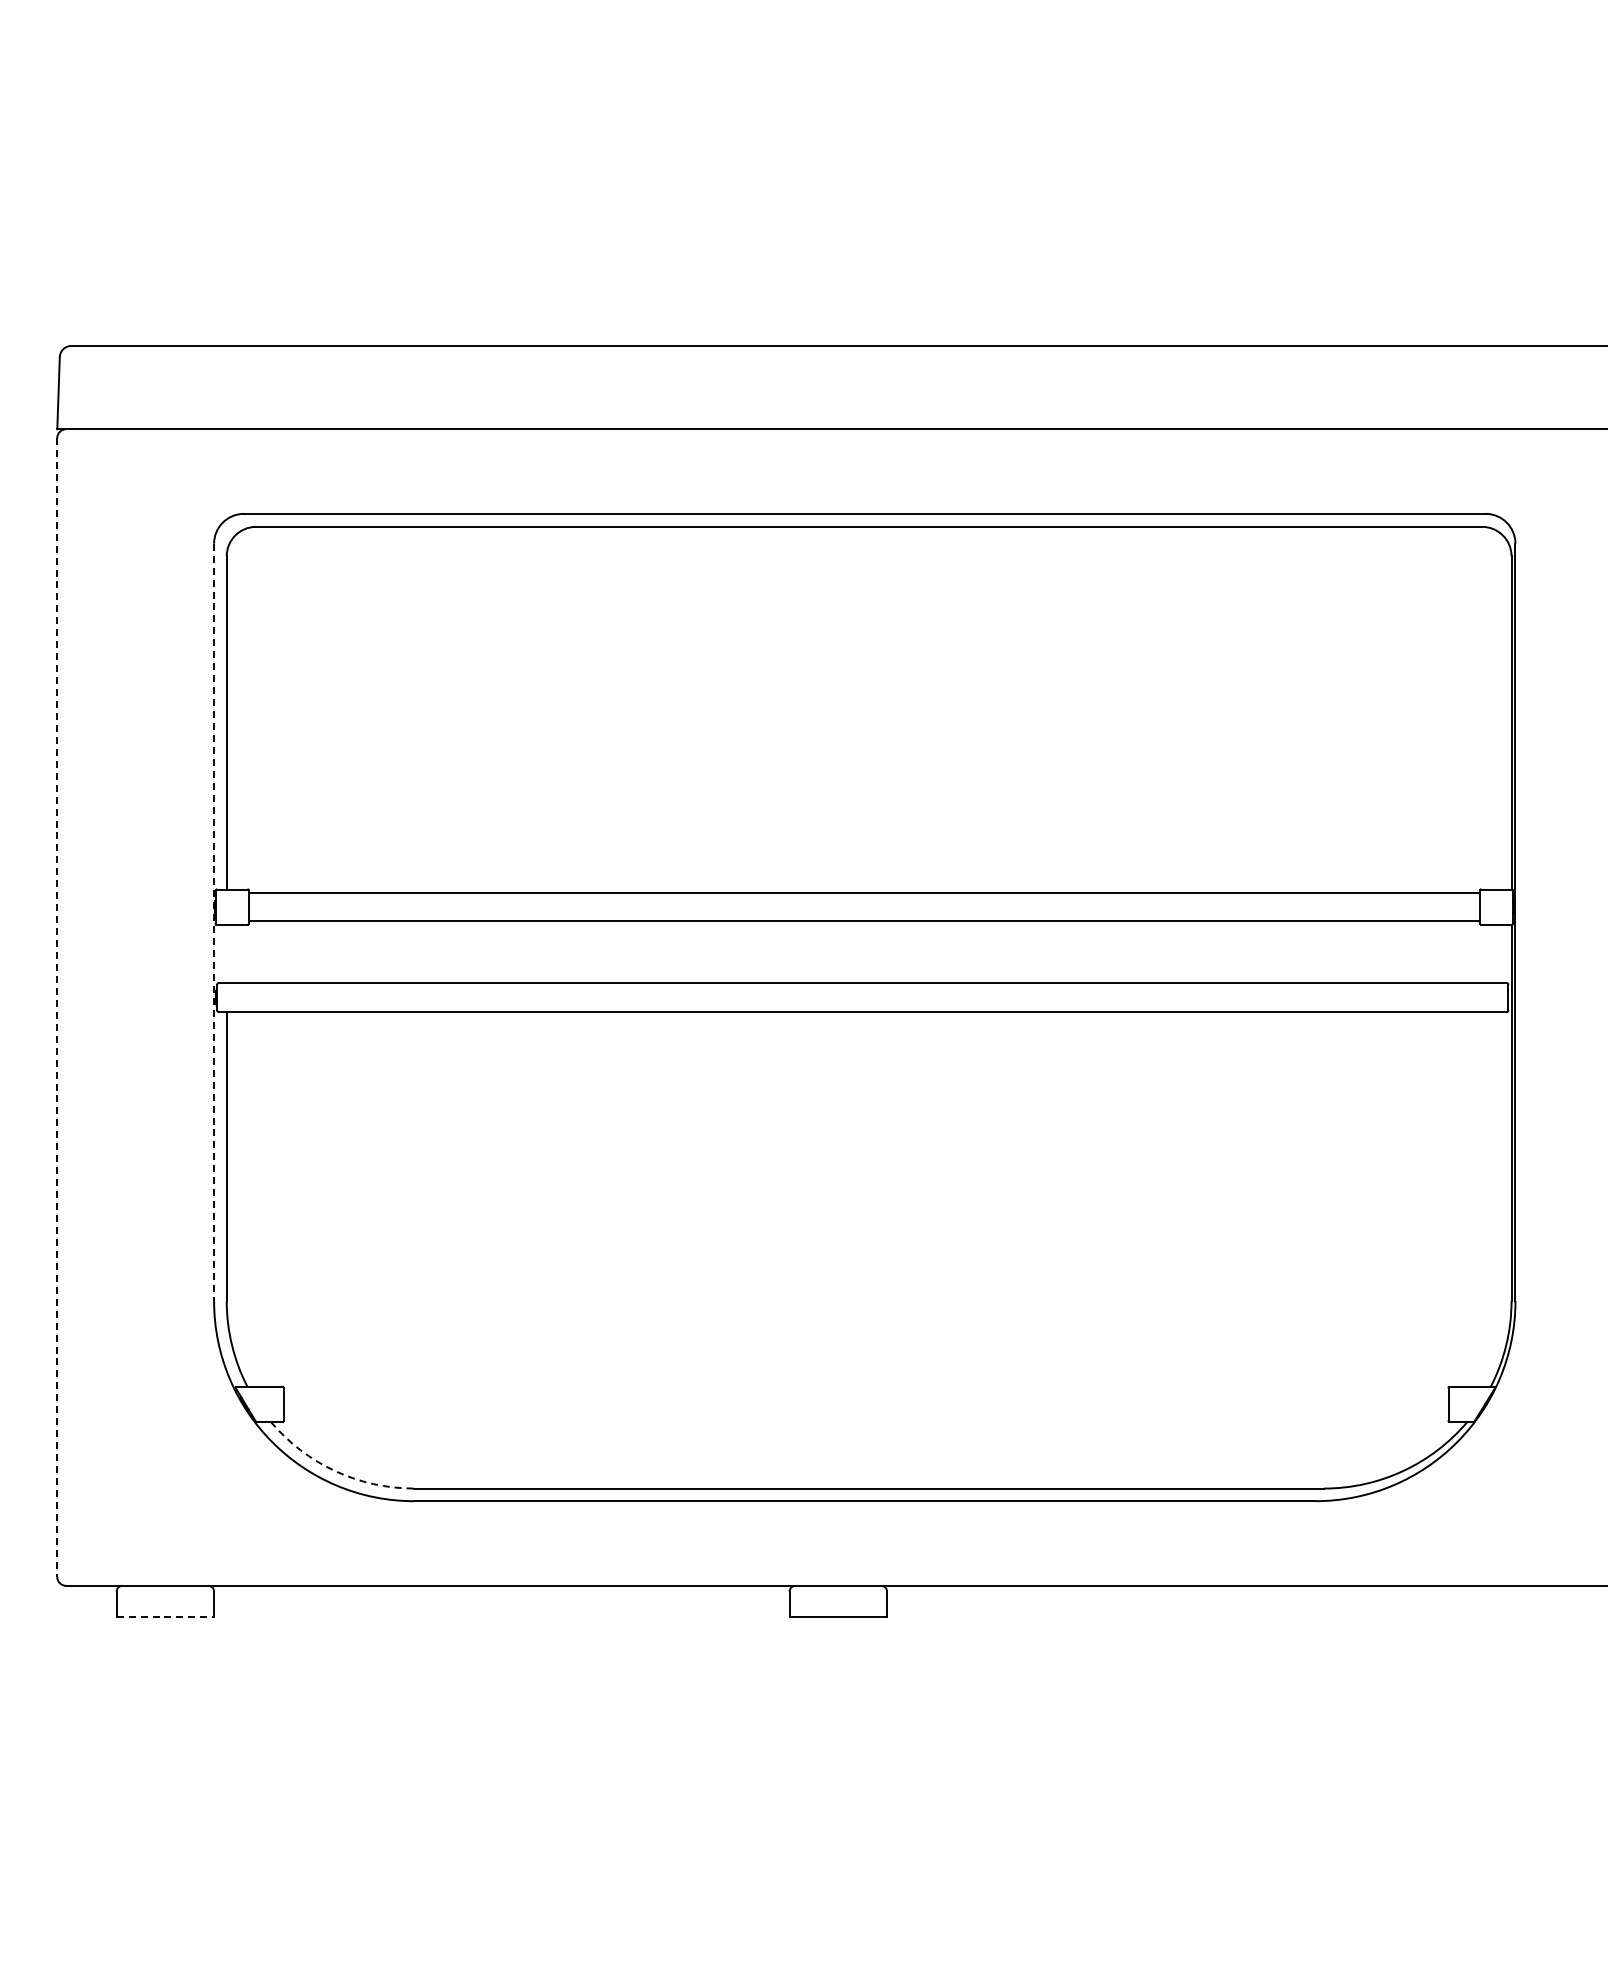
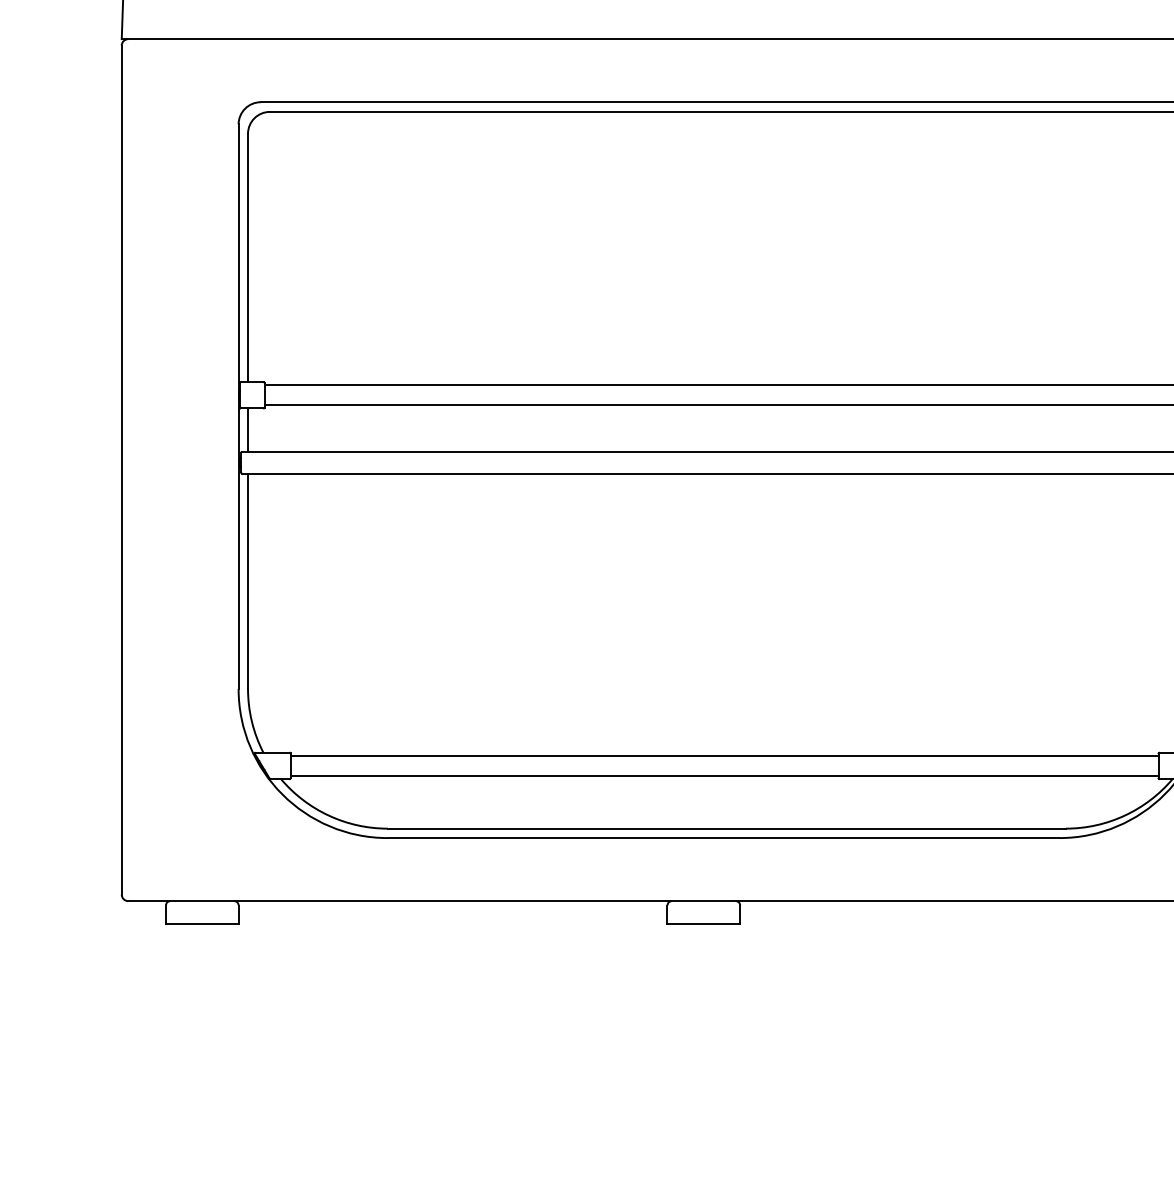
line: (214, 922) -> (238, 406), dashed -> solid
line: (226, 953) -> (247, 429), added
line: (57, 1007) -> (121, 470), dashed -> solid
line: (865, 1390) -> (724, 755), added
line: (865, 1418) -> (724, 776), added
arc: (335, 1471) -> (329, 815), dashed -> solid
line: (165, 1617) -> (202, 924), dashed -> solid

